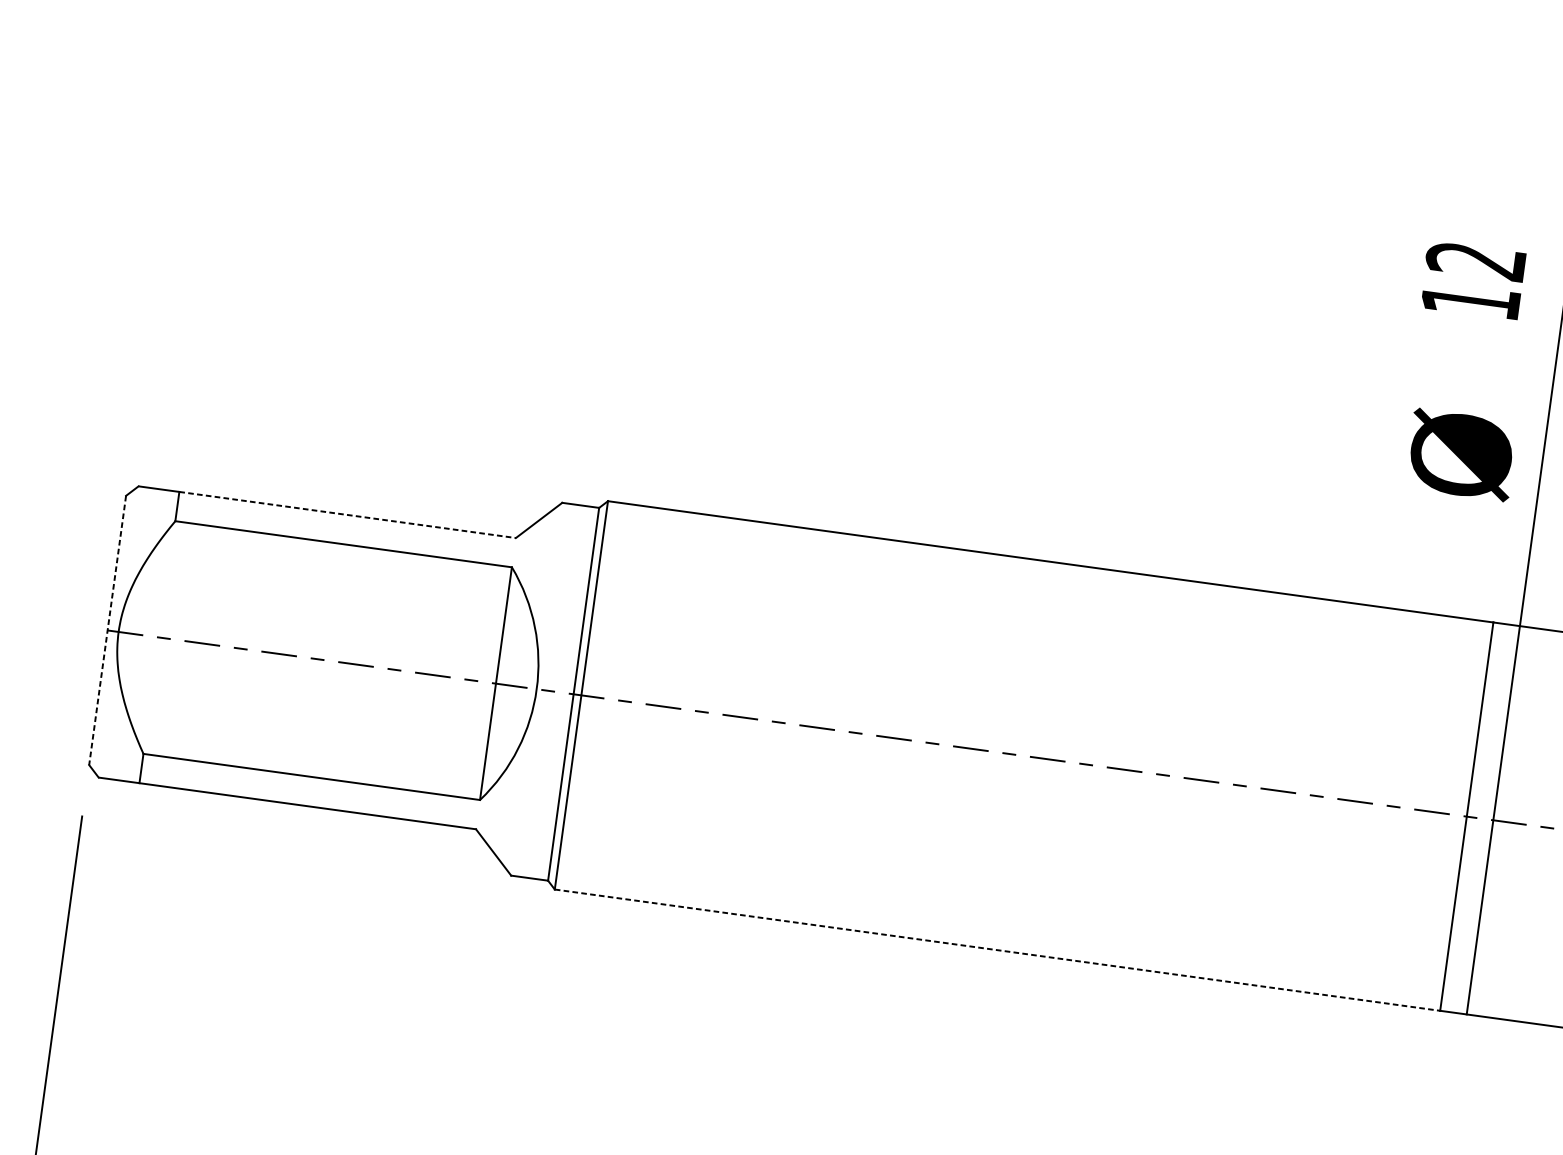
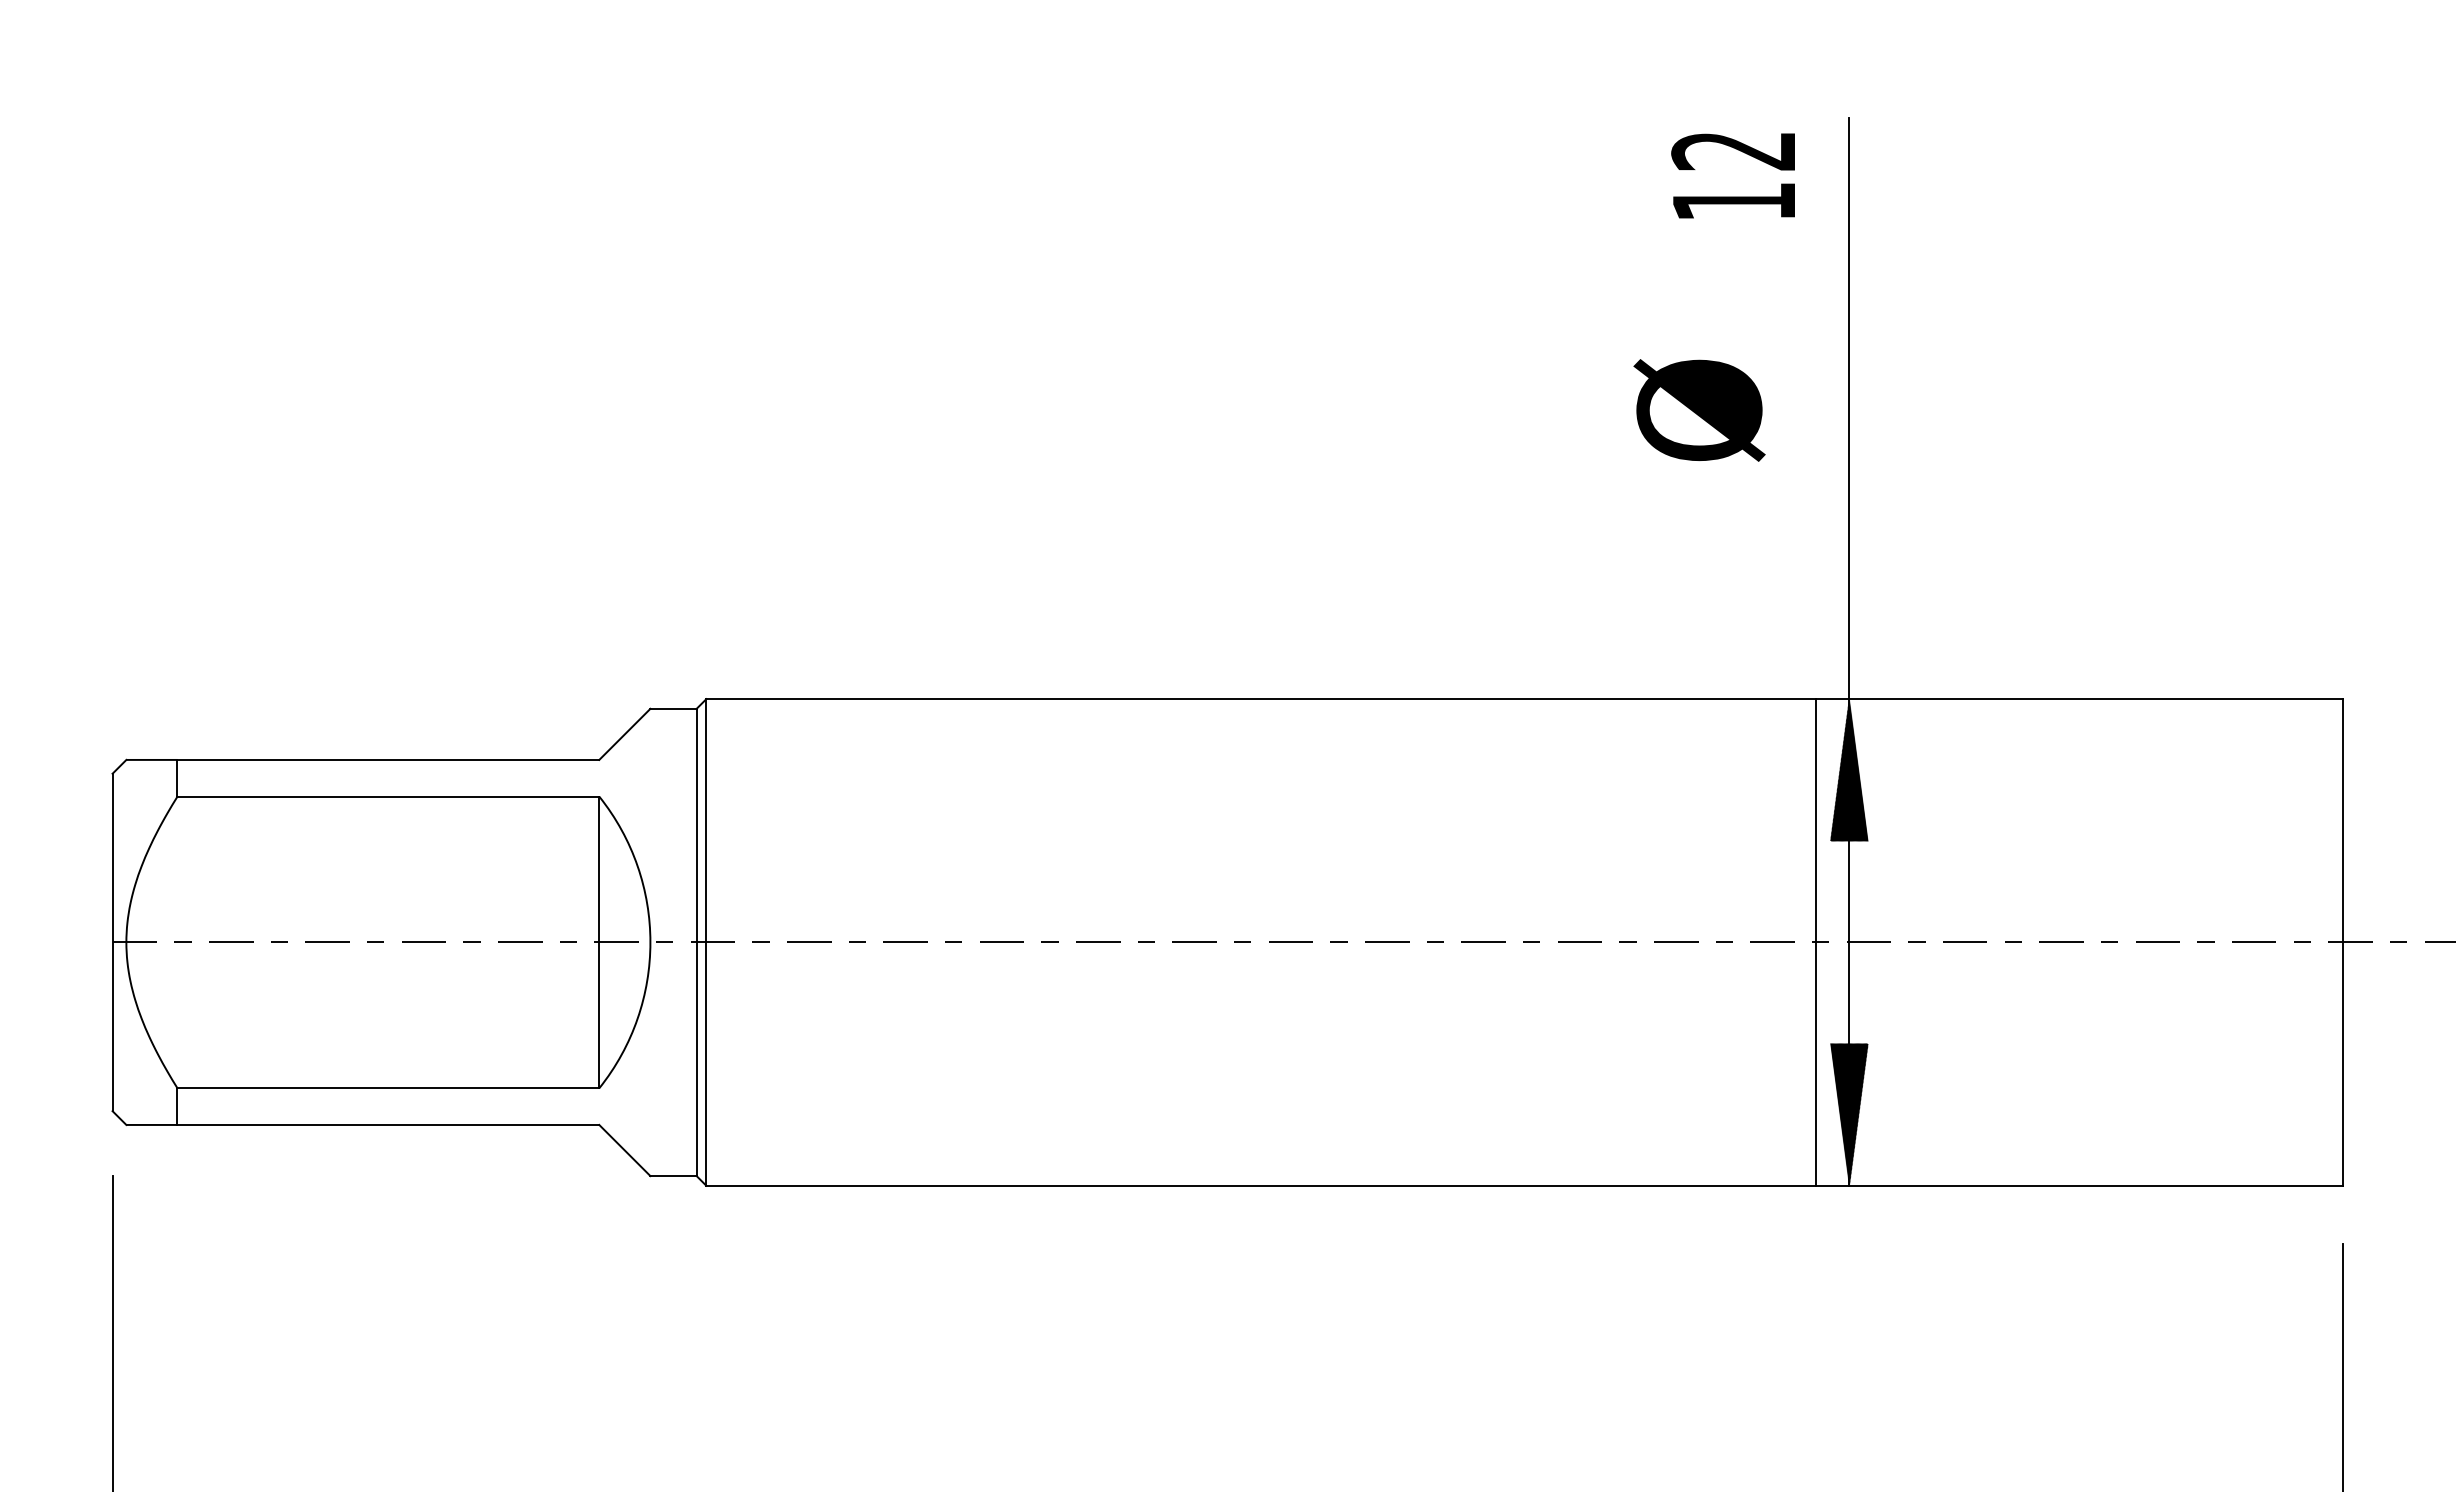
text: (1472, 280) -> (1732, 175), moved
text: (1461, 455) -> (1699, 410), moved
line: (347, 514) -> (388, 759), dashed -> solid
line: (107, 630) -> (112, 942), dashed -> solid
hatch: (1512, 683) -> (1849, 770), added
line: (997, 949) -> (1261, 1185), dashed -> solid
hatch: (1474, 956) -> (1849, 1113), added

